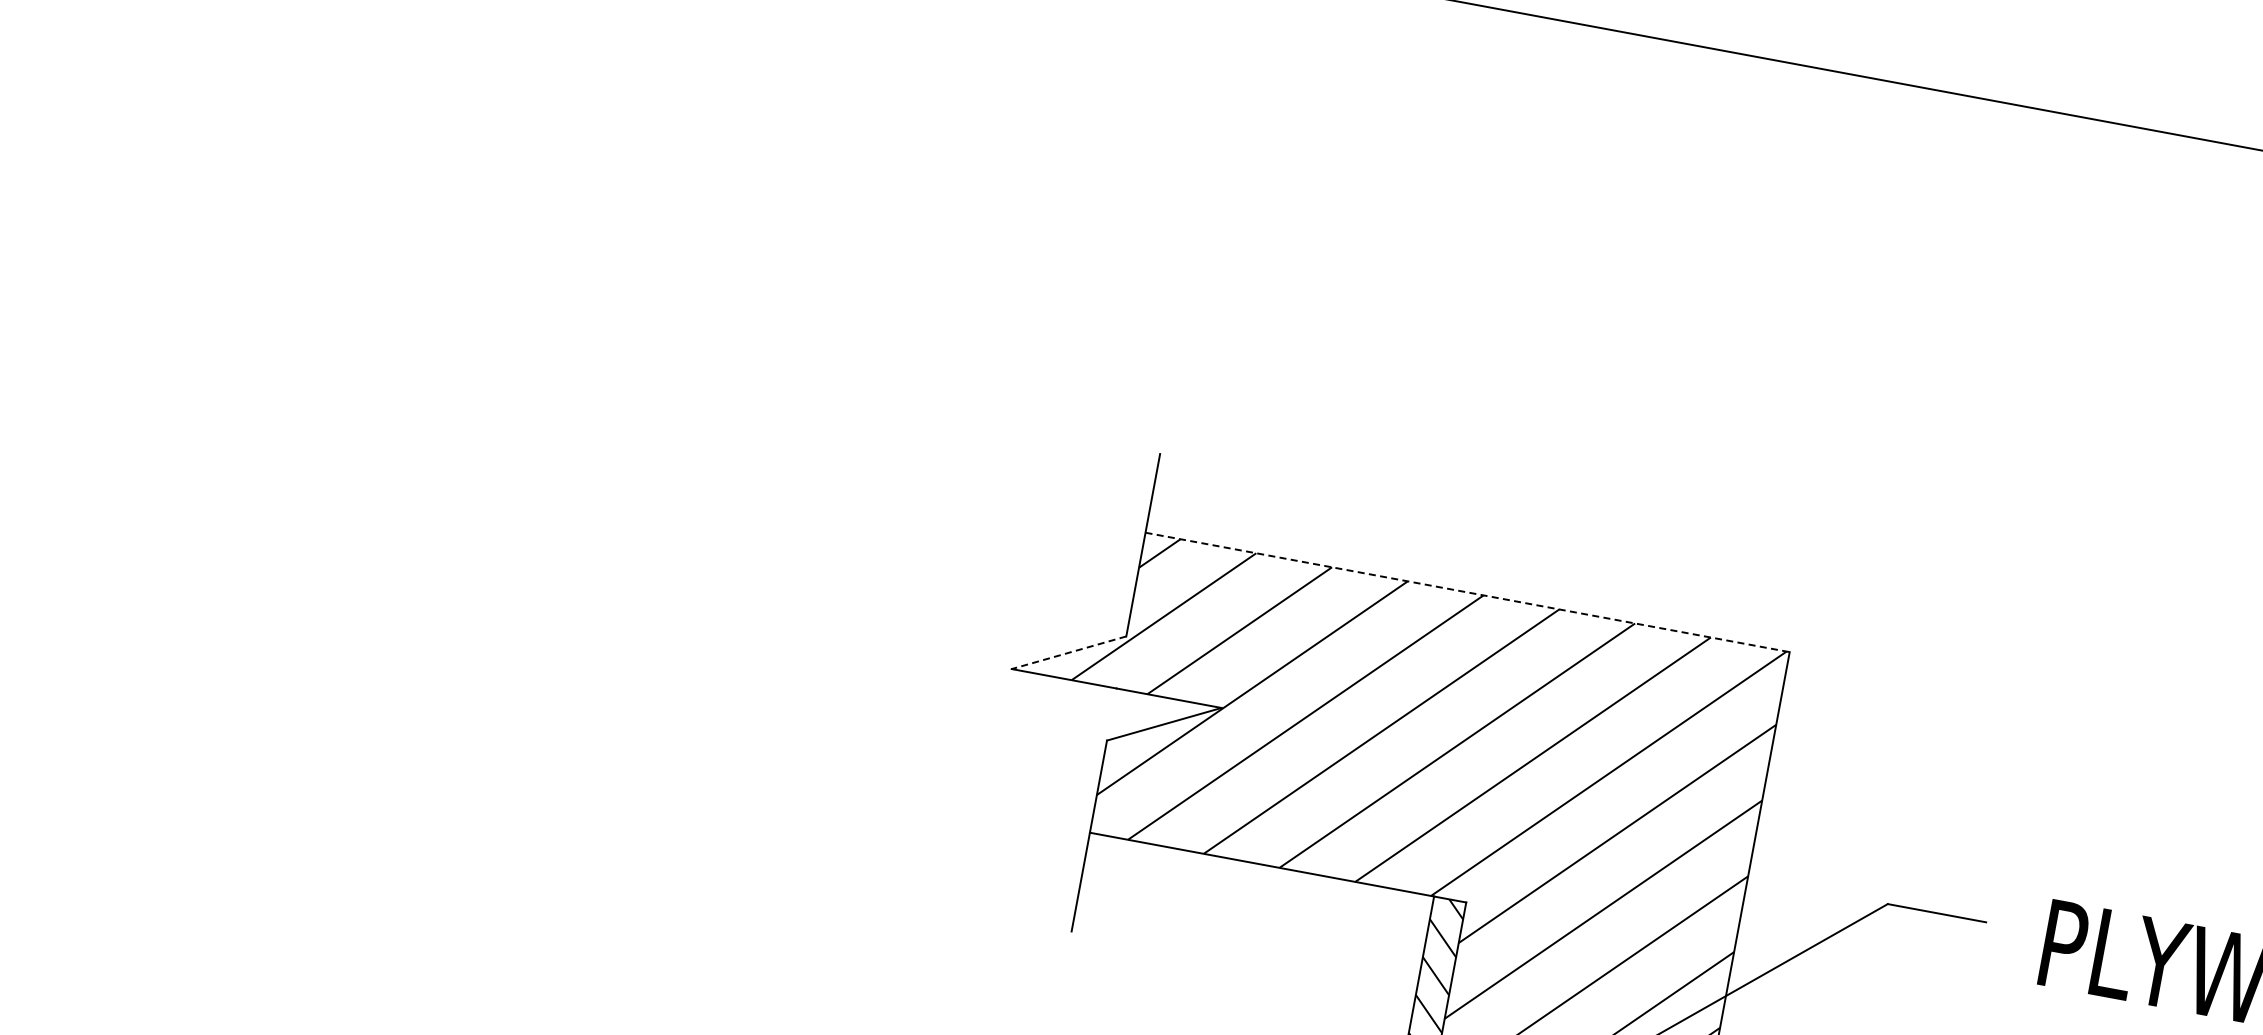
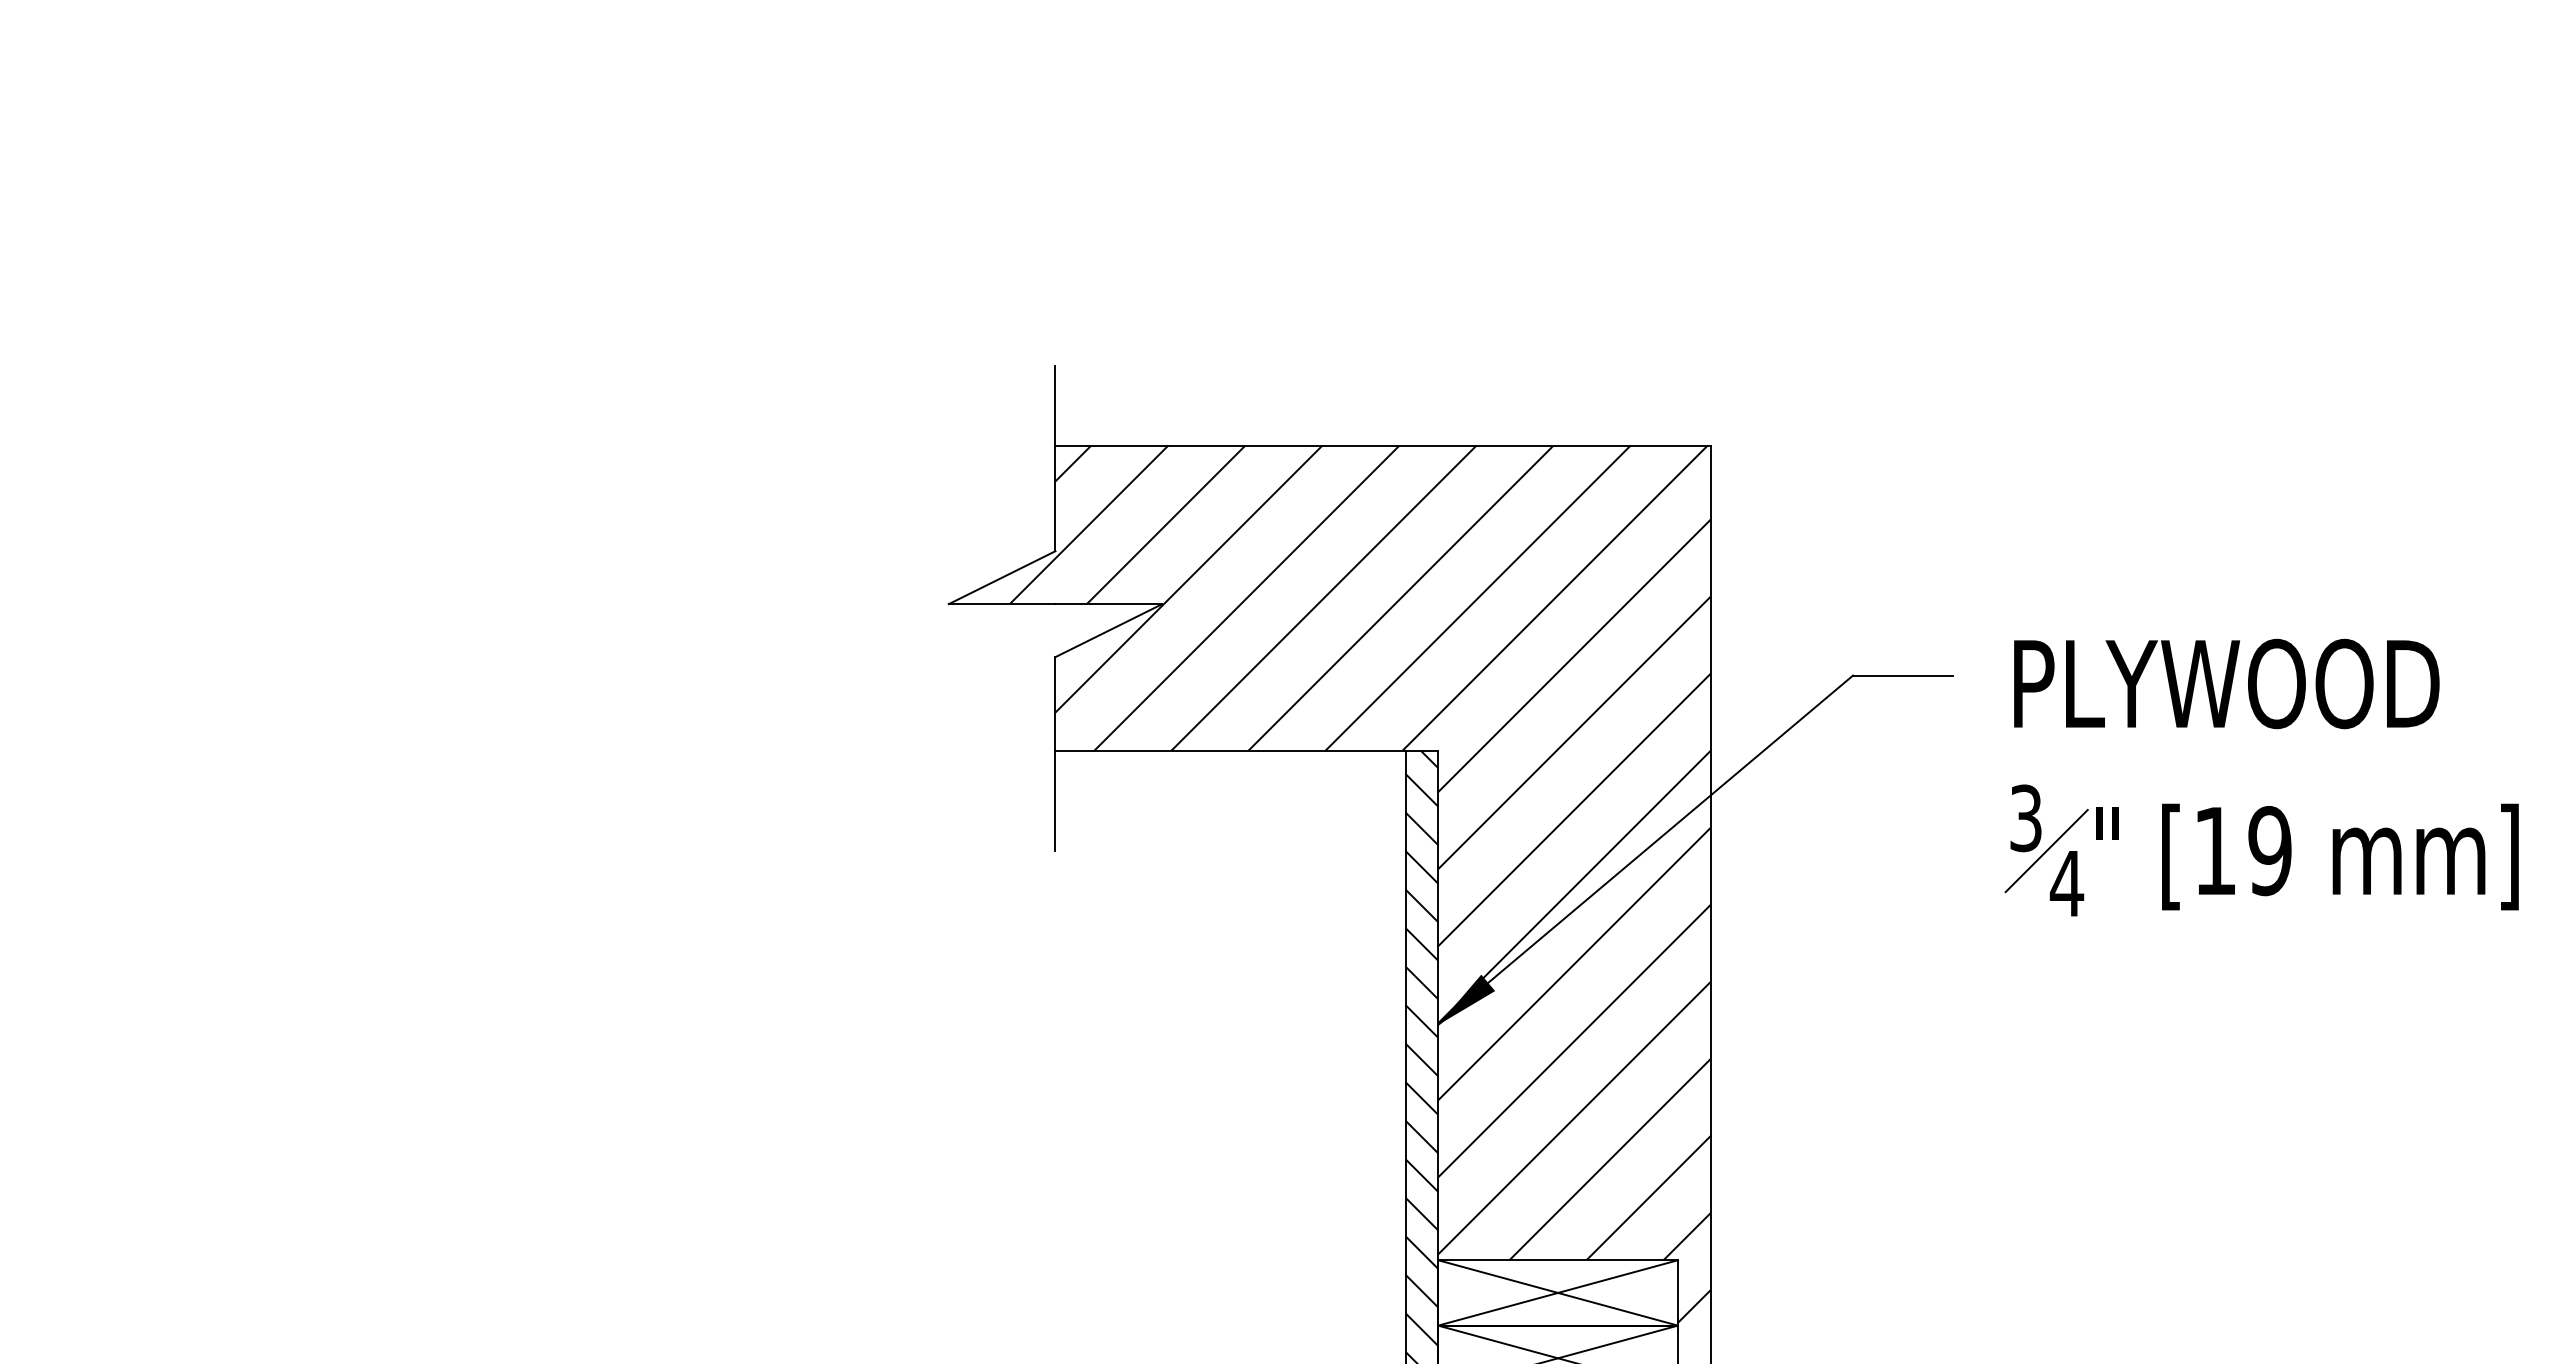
line: (1468, 592) -> (1383, 445), dashed -> solid
line: (1069, 652) -> (1002, 577), dashed -> solid

